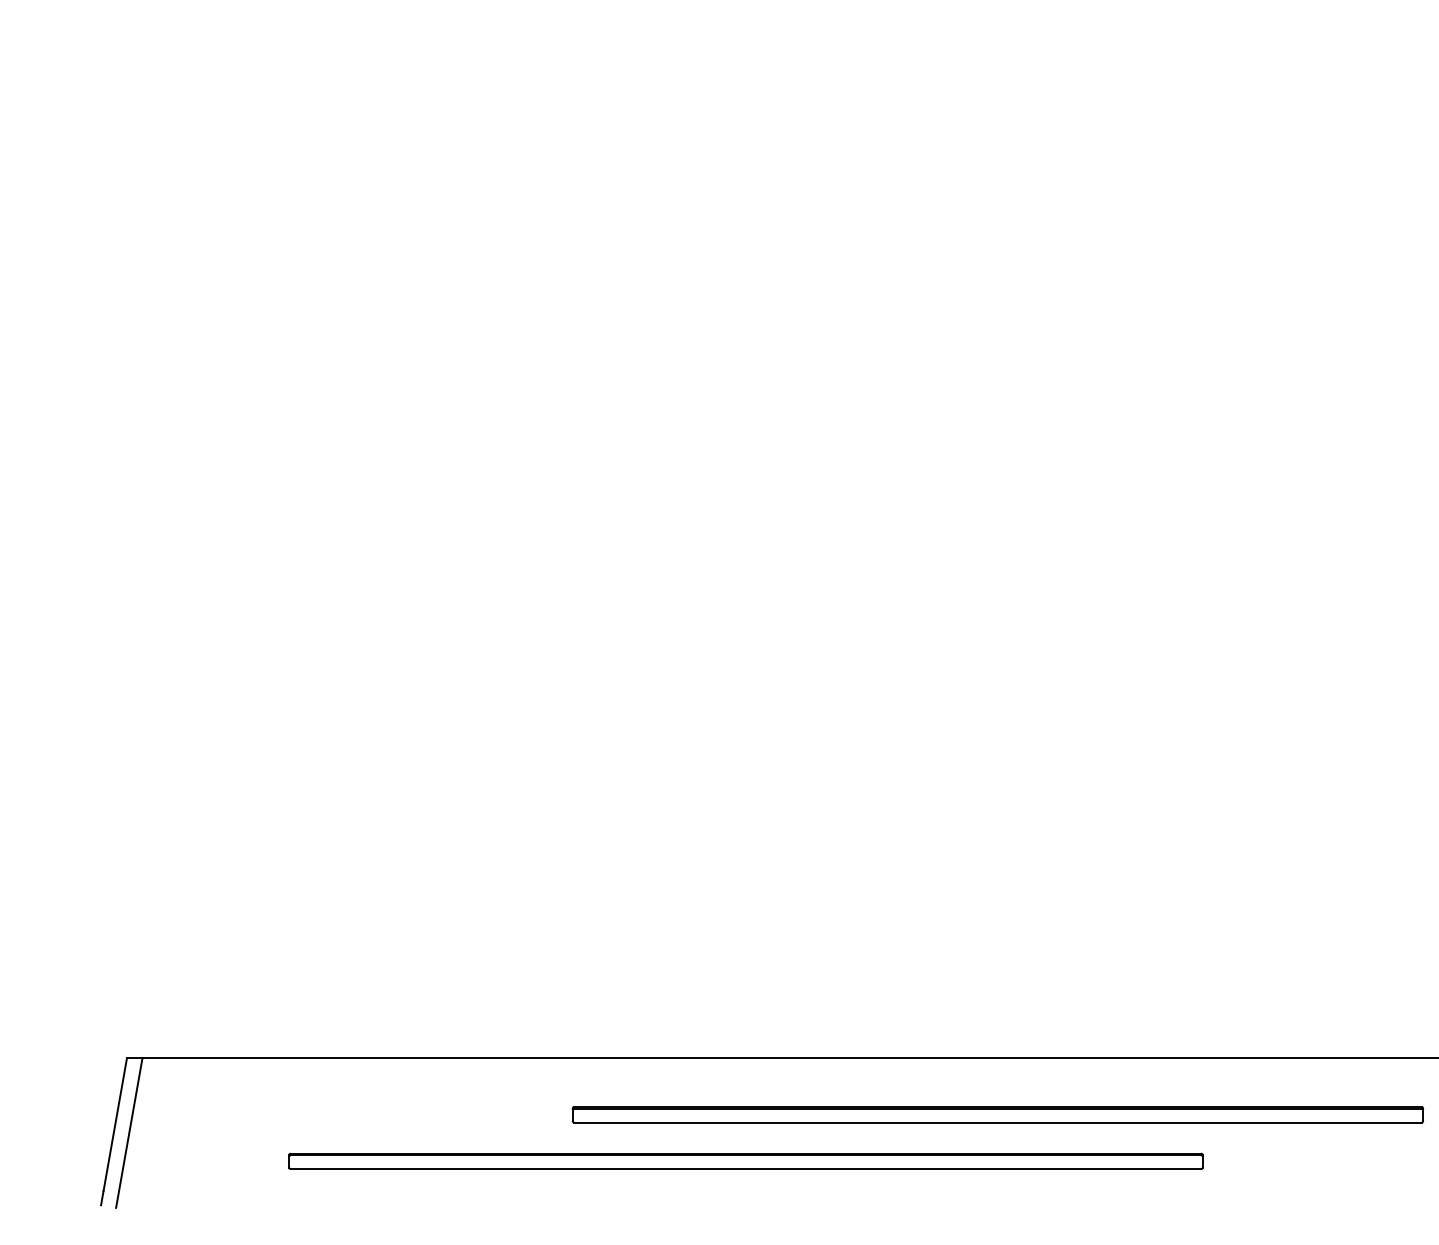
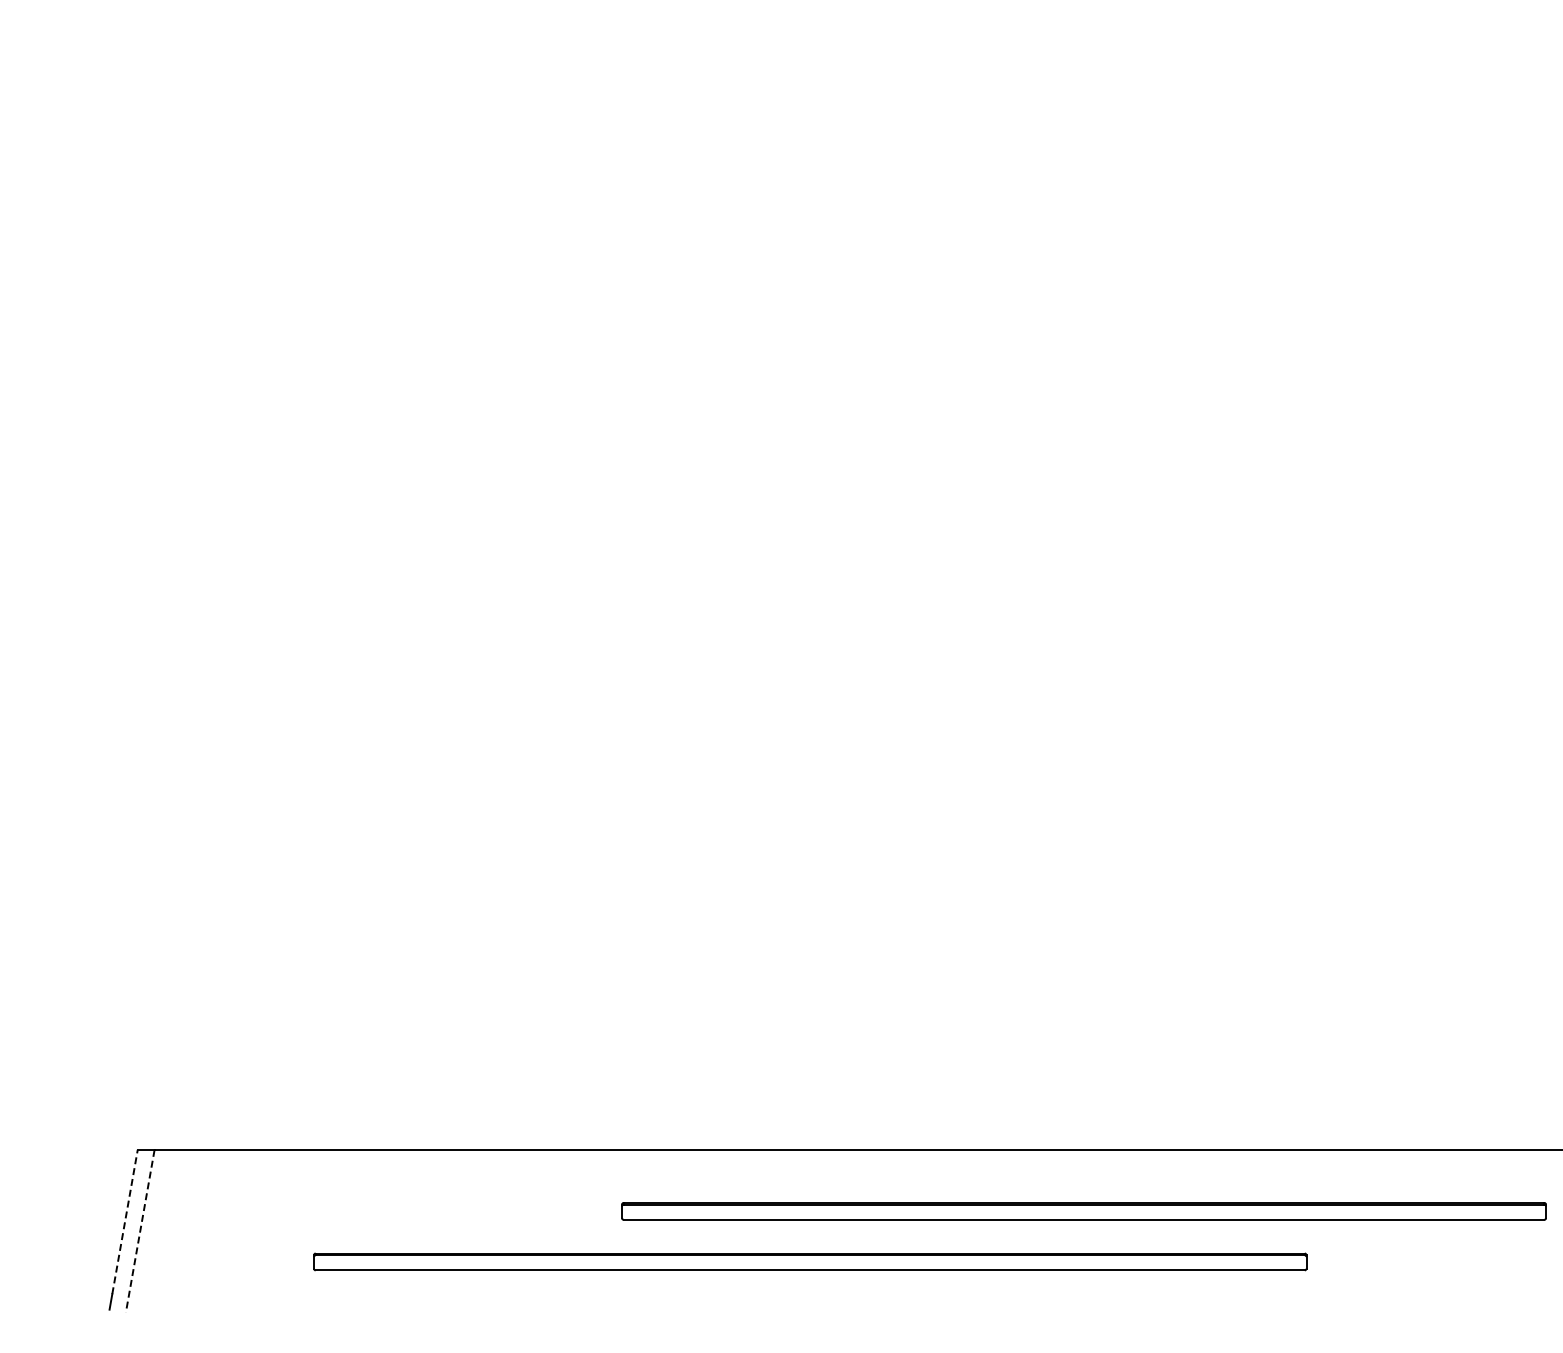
line: (115, 1124) -> (125, 1221), solid -> dashed
line: (129, 1133) -> (140, 1231), solid -> dashed

